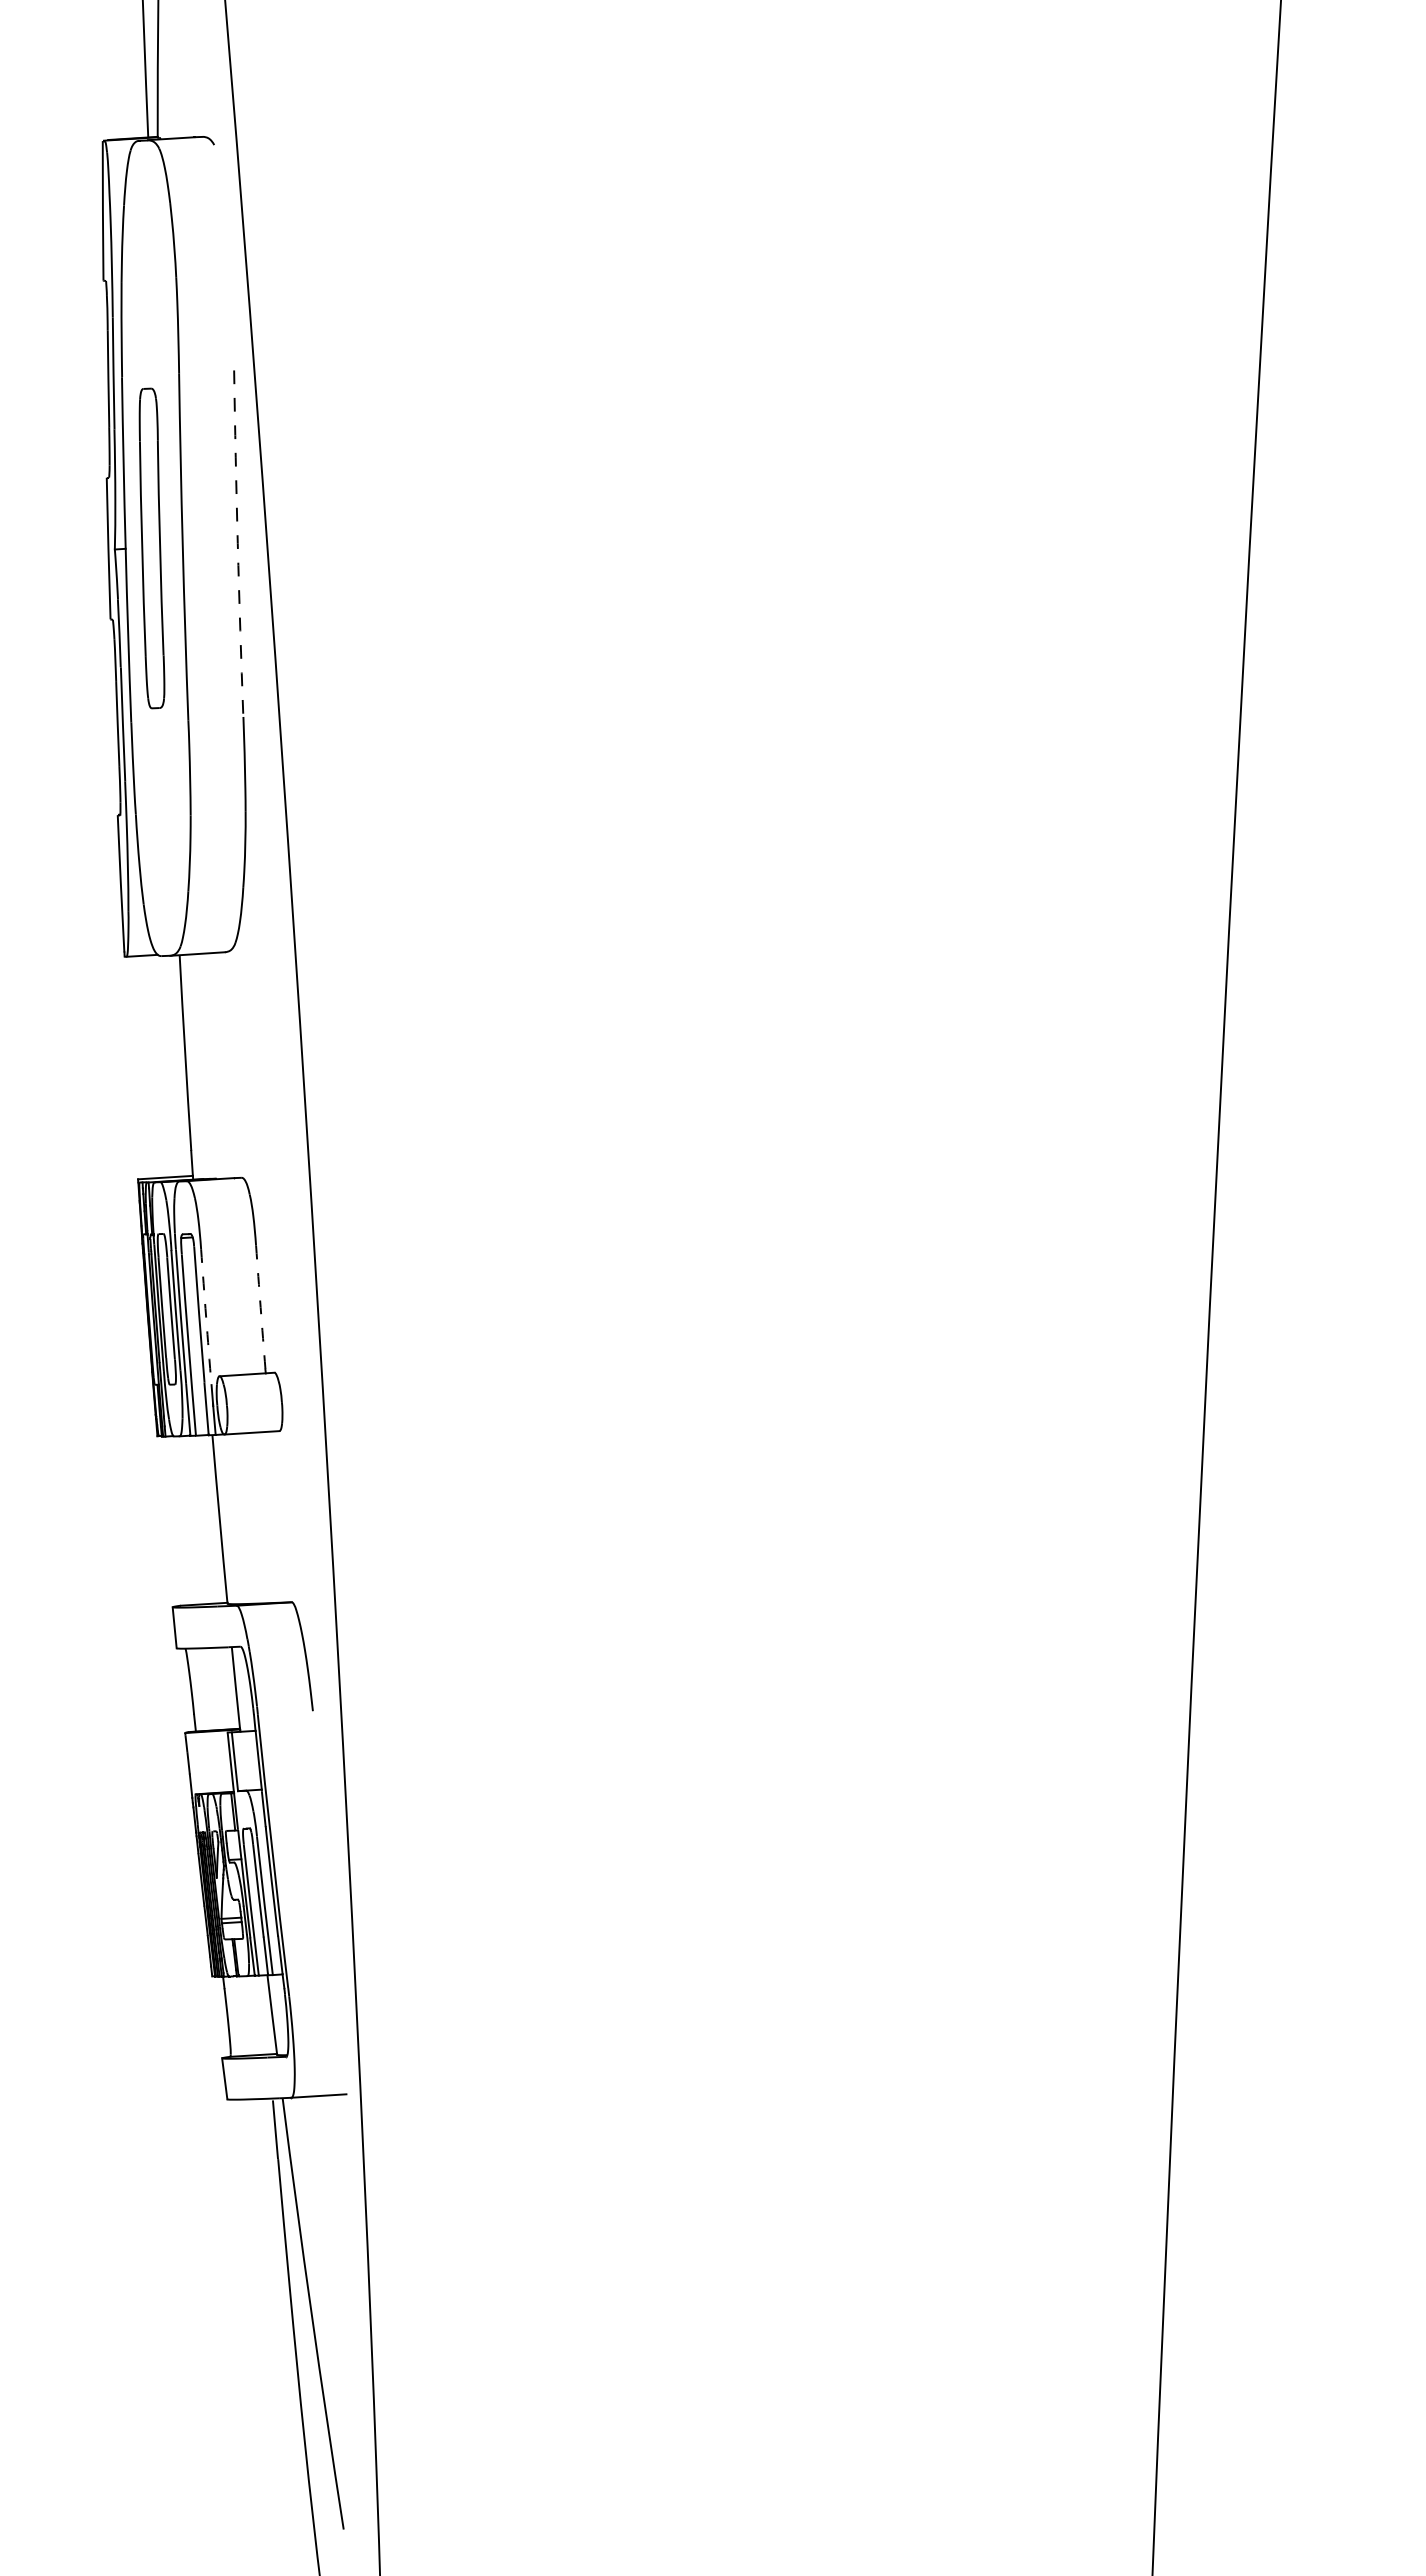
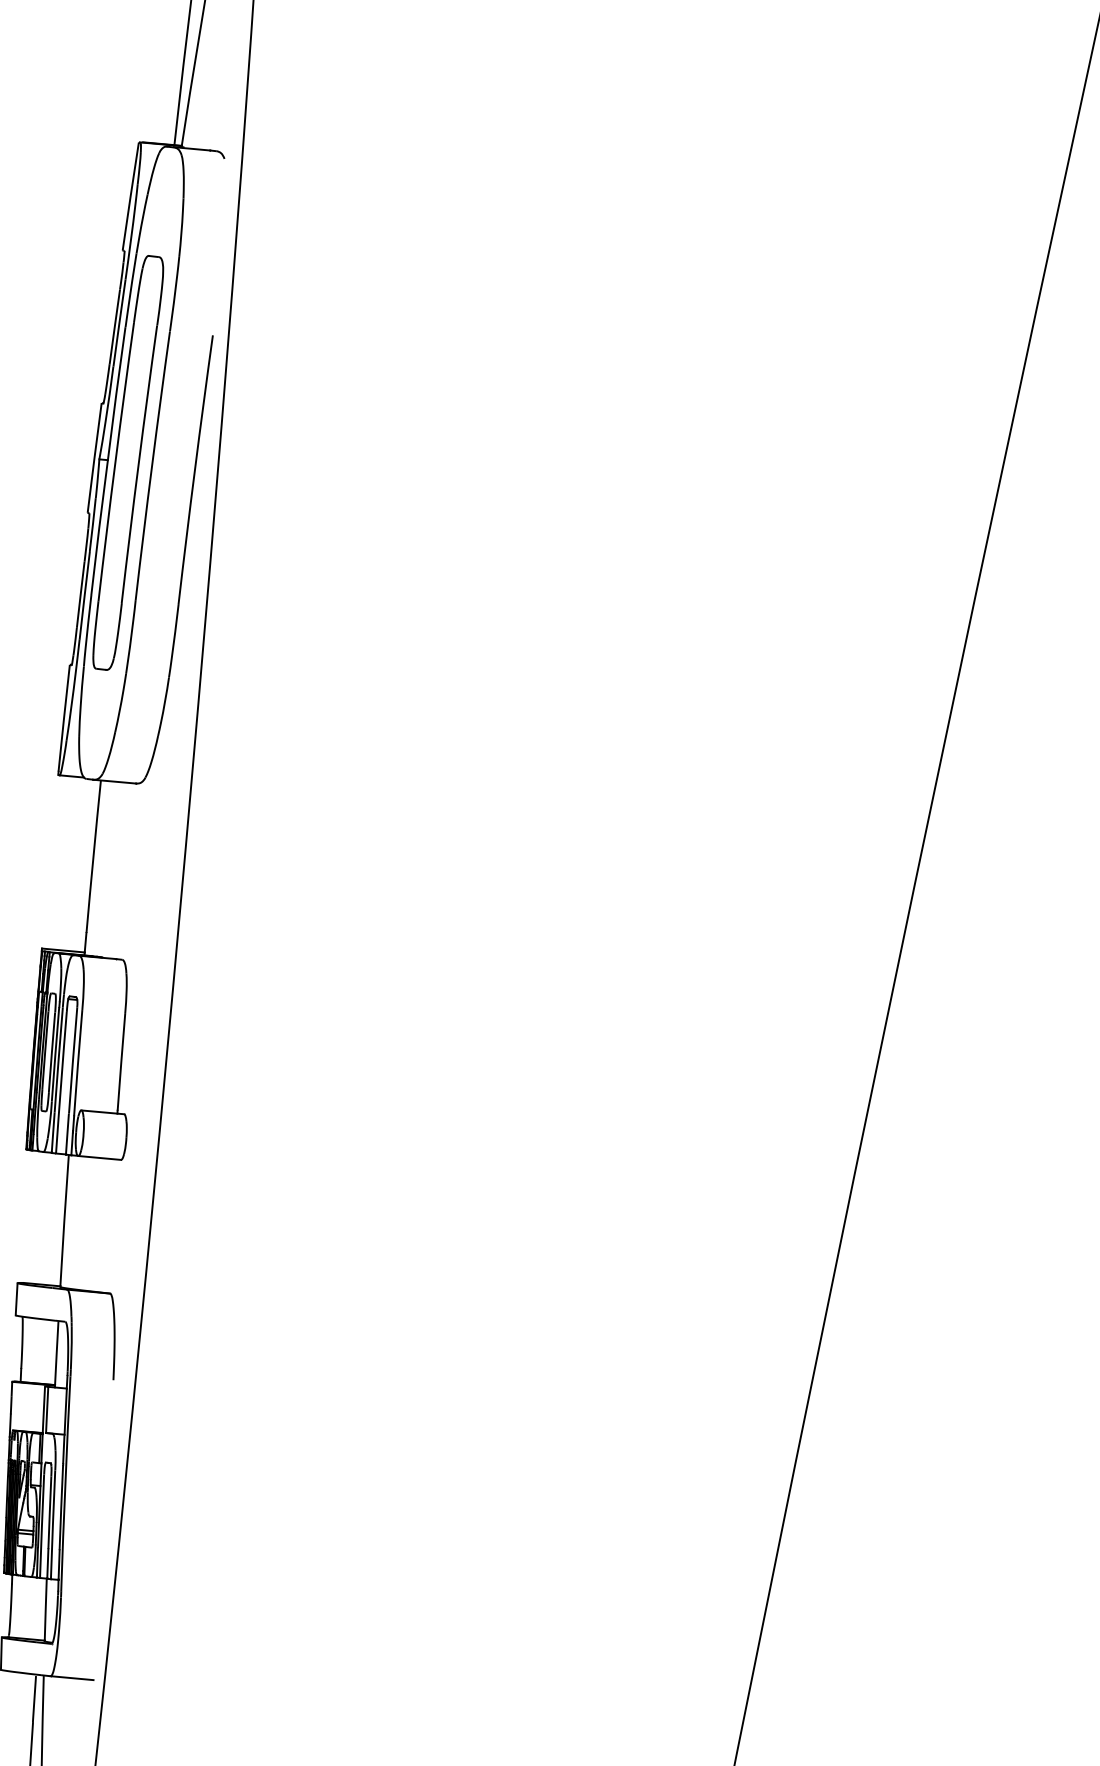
arc: (237, 543) -> (194, 469), dashed -> solid
part: (151, 548) -> (127, 462), size x1.67
arc: (260, 1307) -> (121, 1062), dashed -> solid
arc: (206, 1317) -> (78, 1063), dashed -> solid

